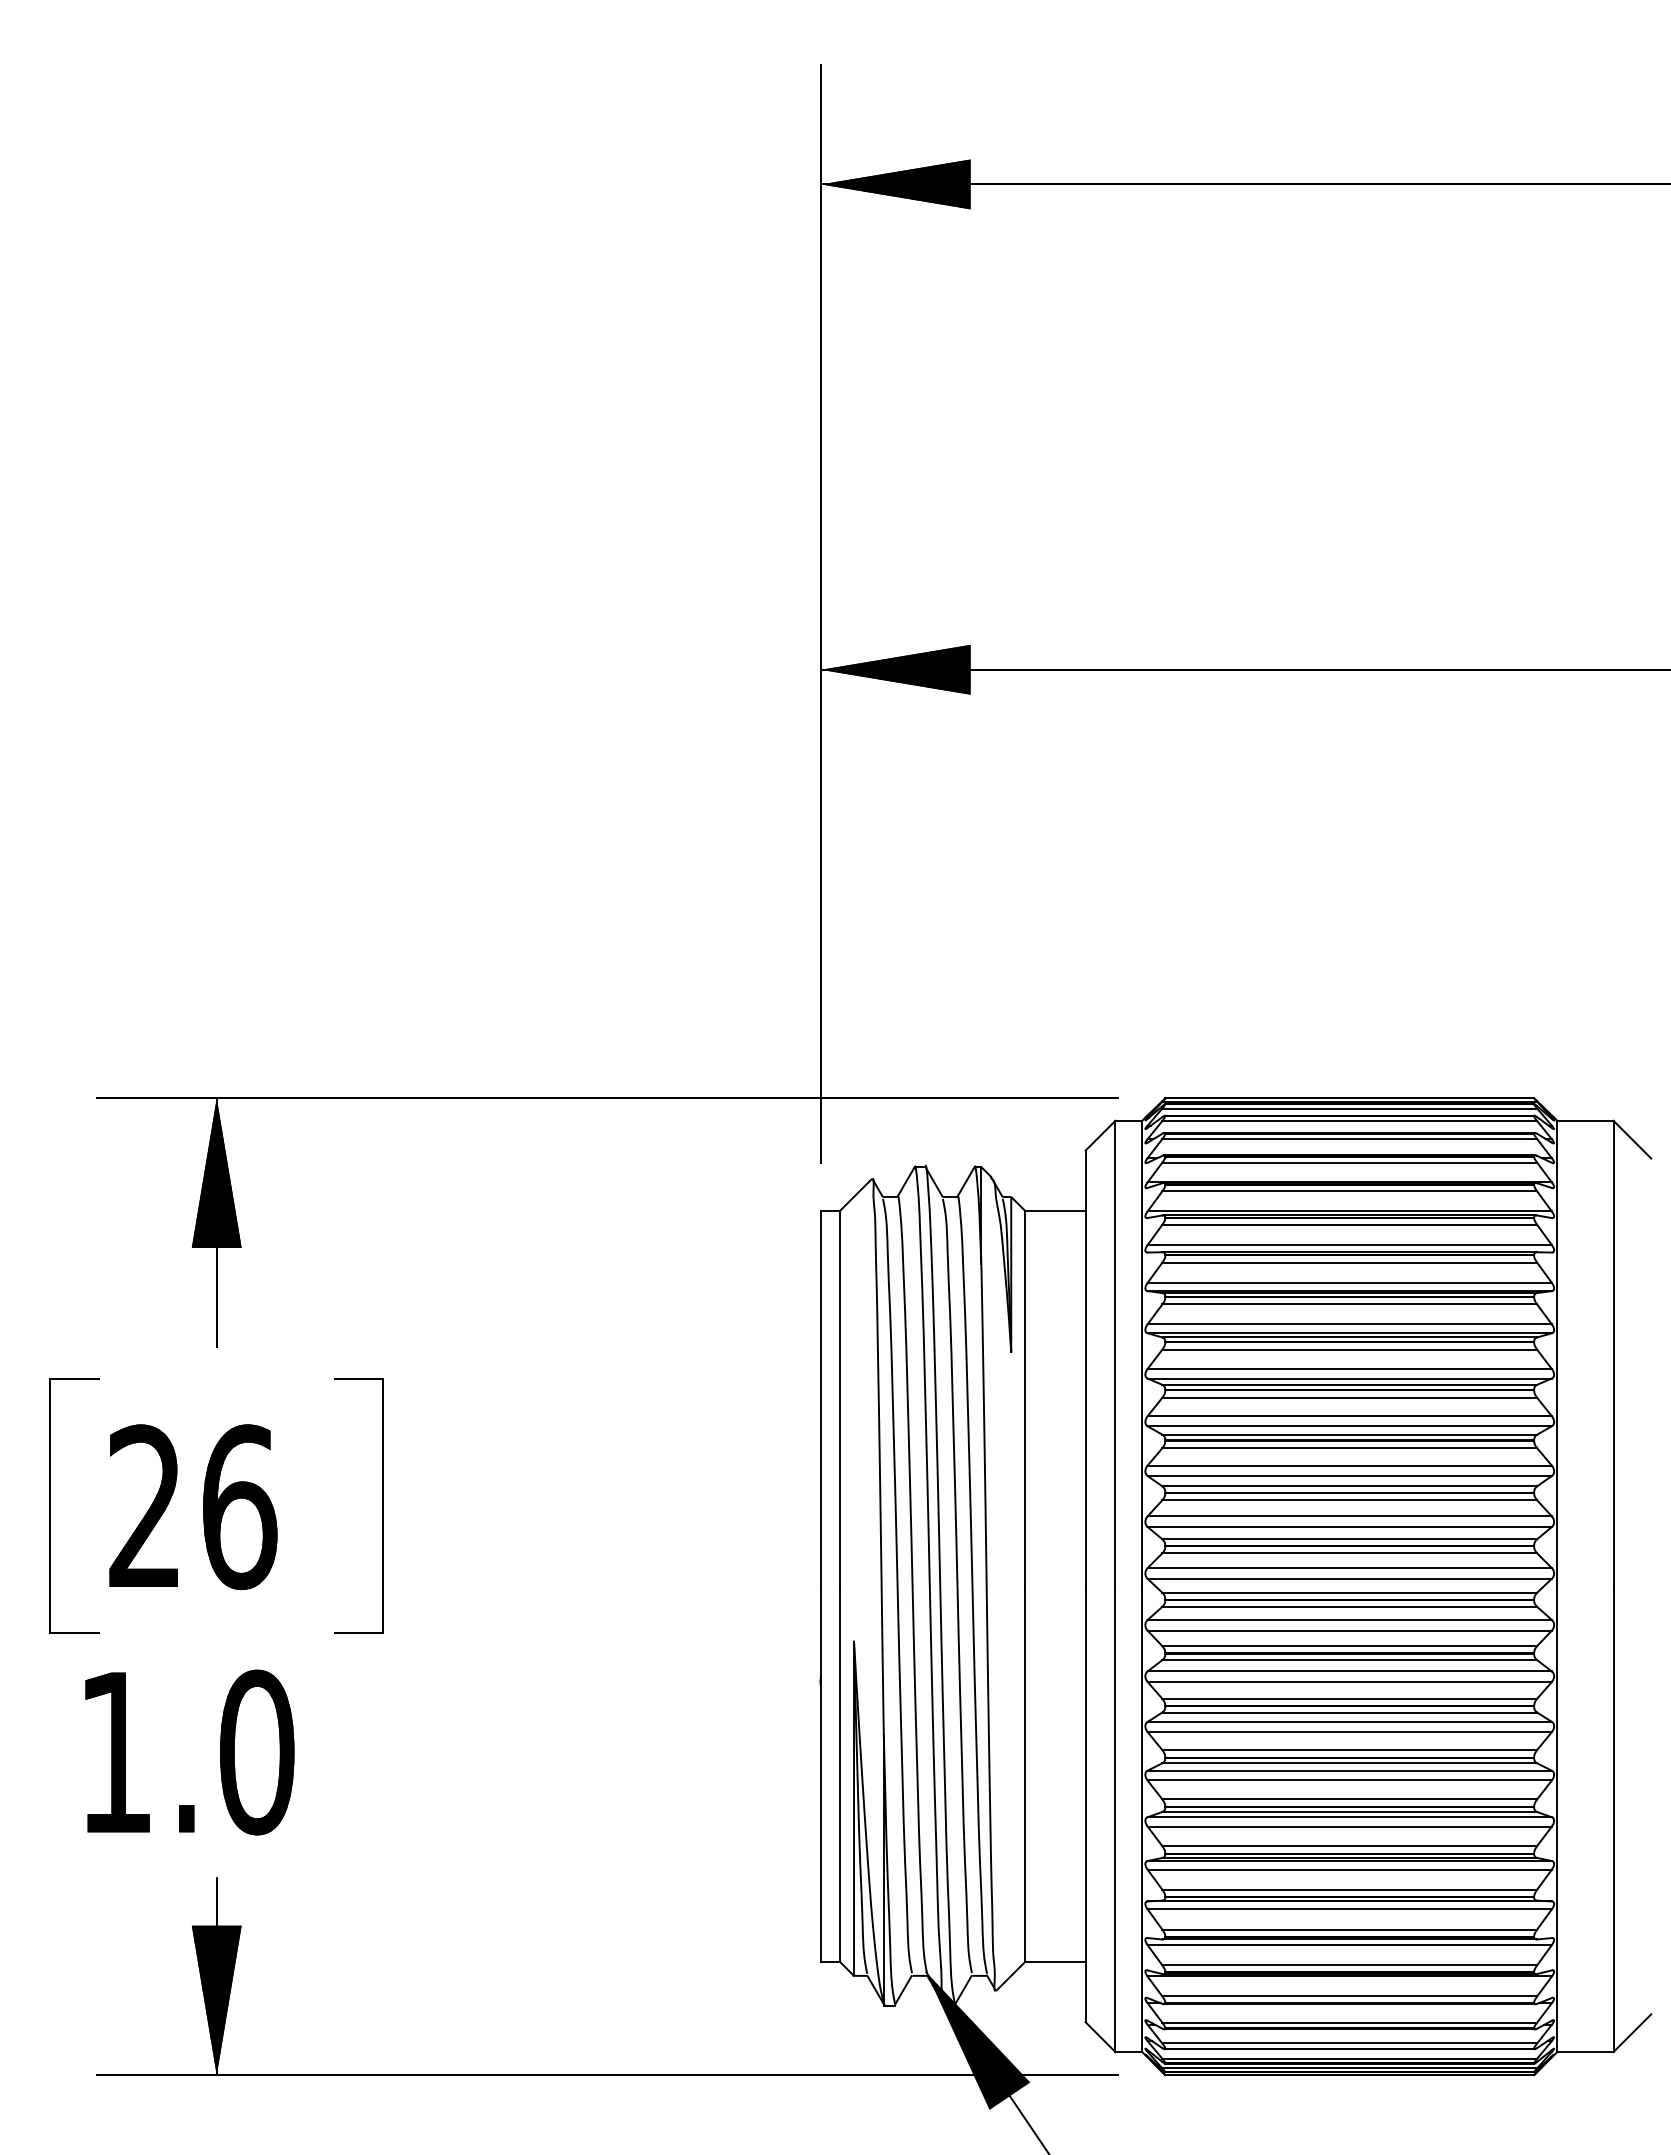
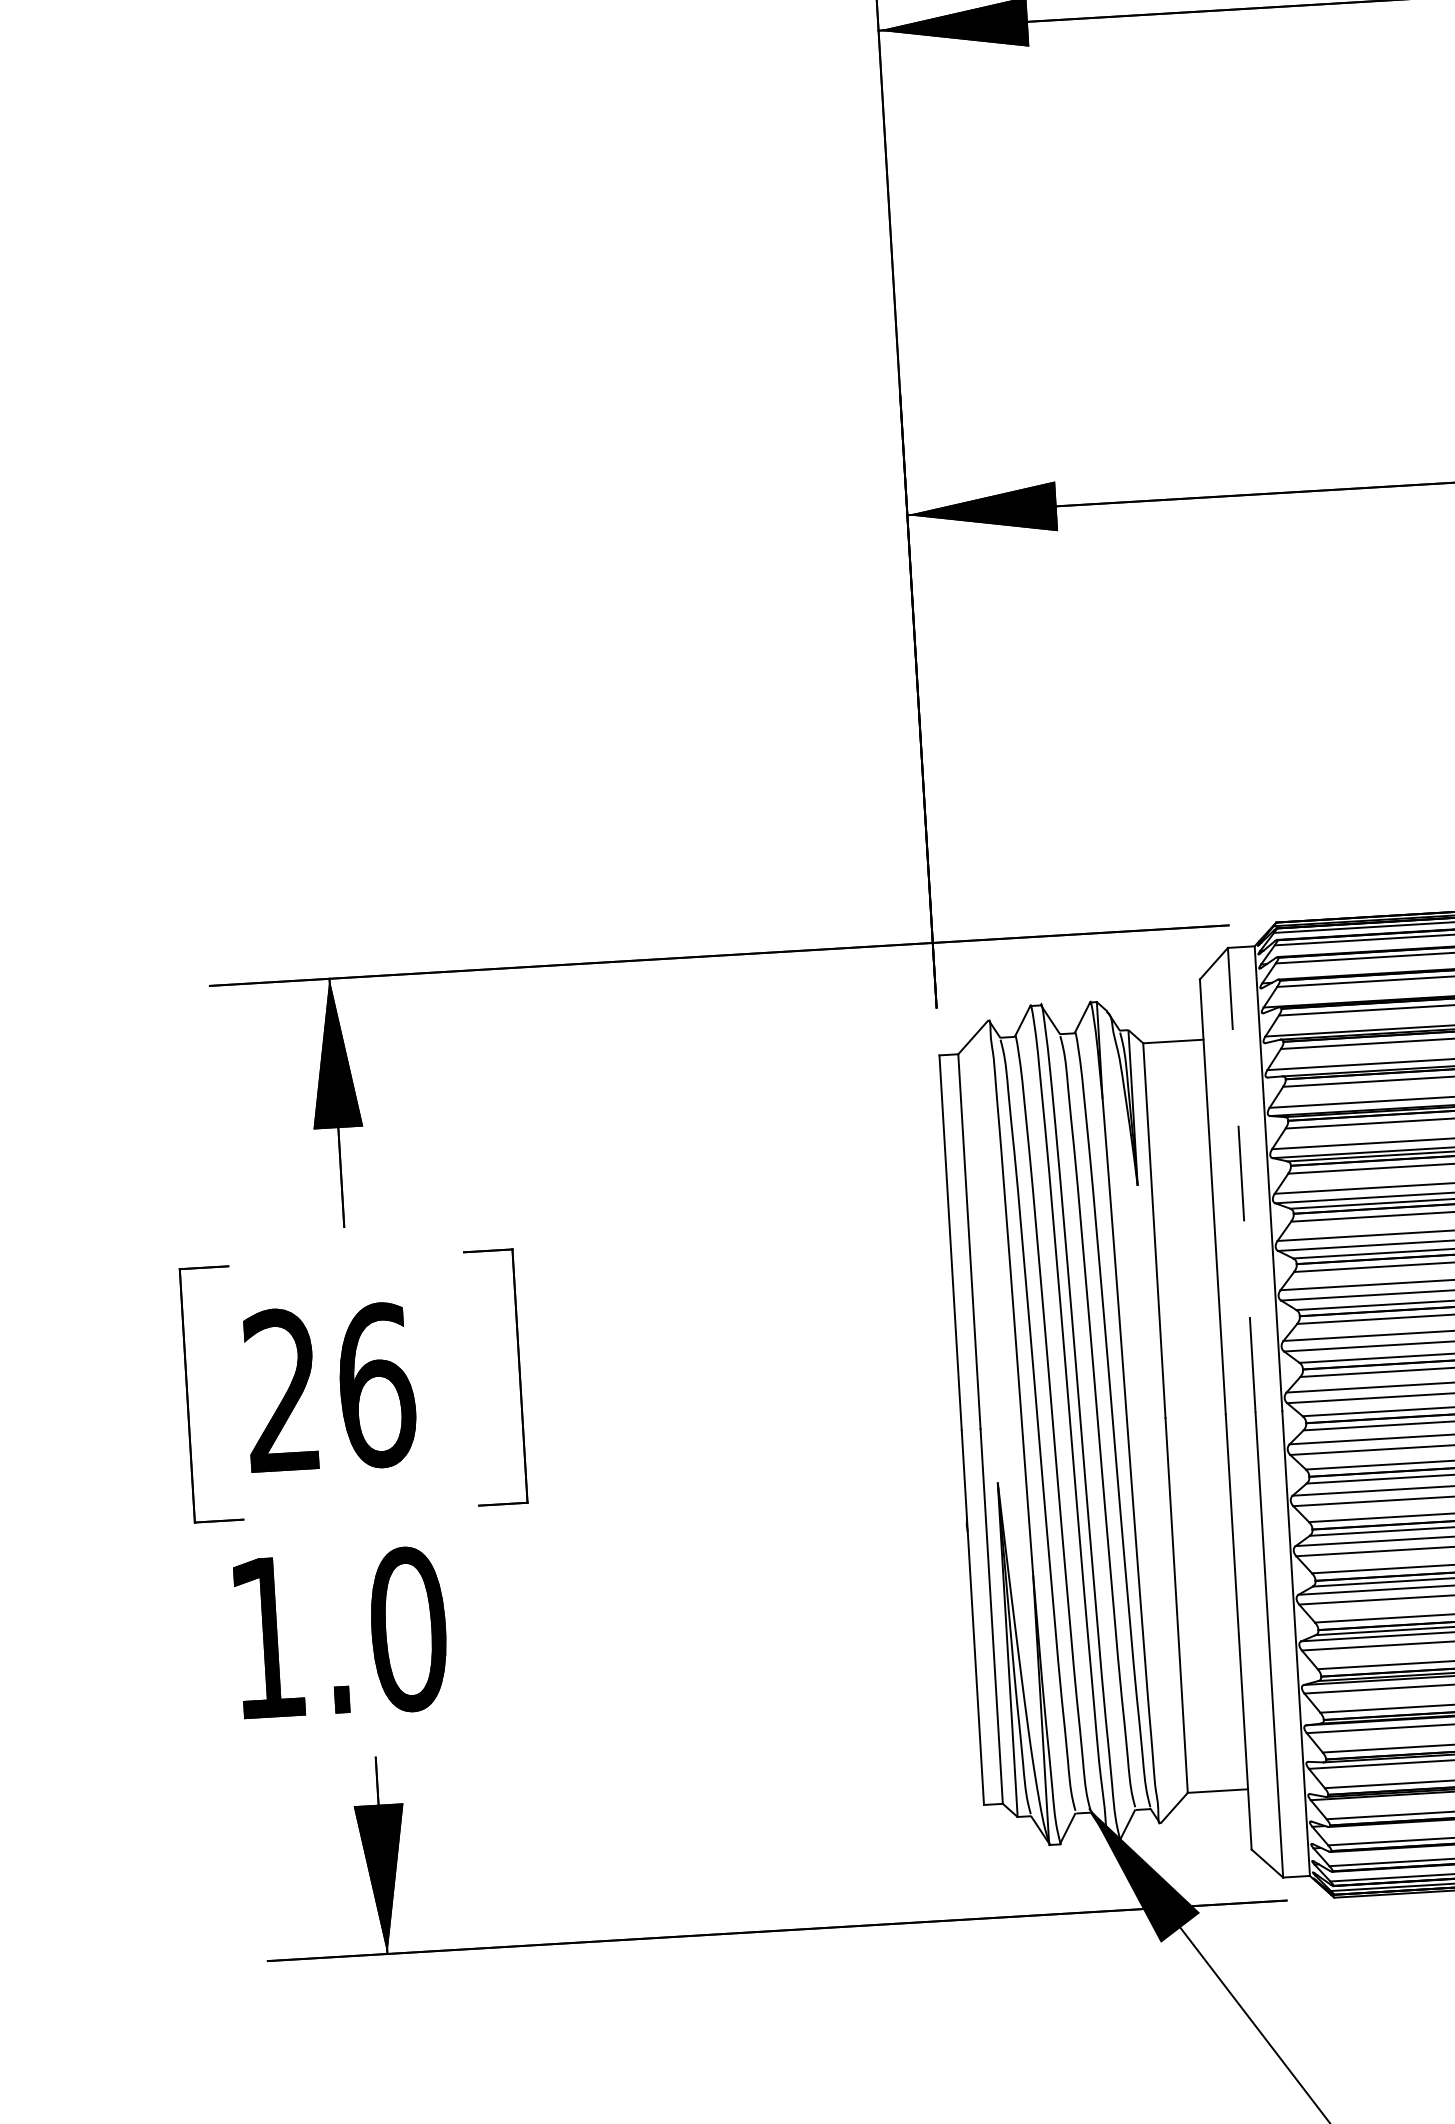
line: (1115, 1353) -> (1241, 1180), solid -> dashed

